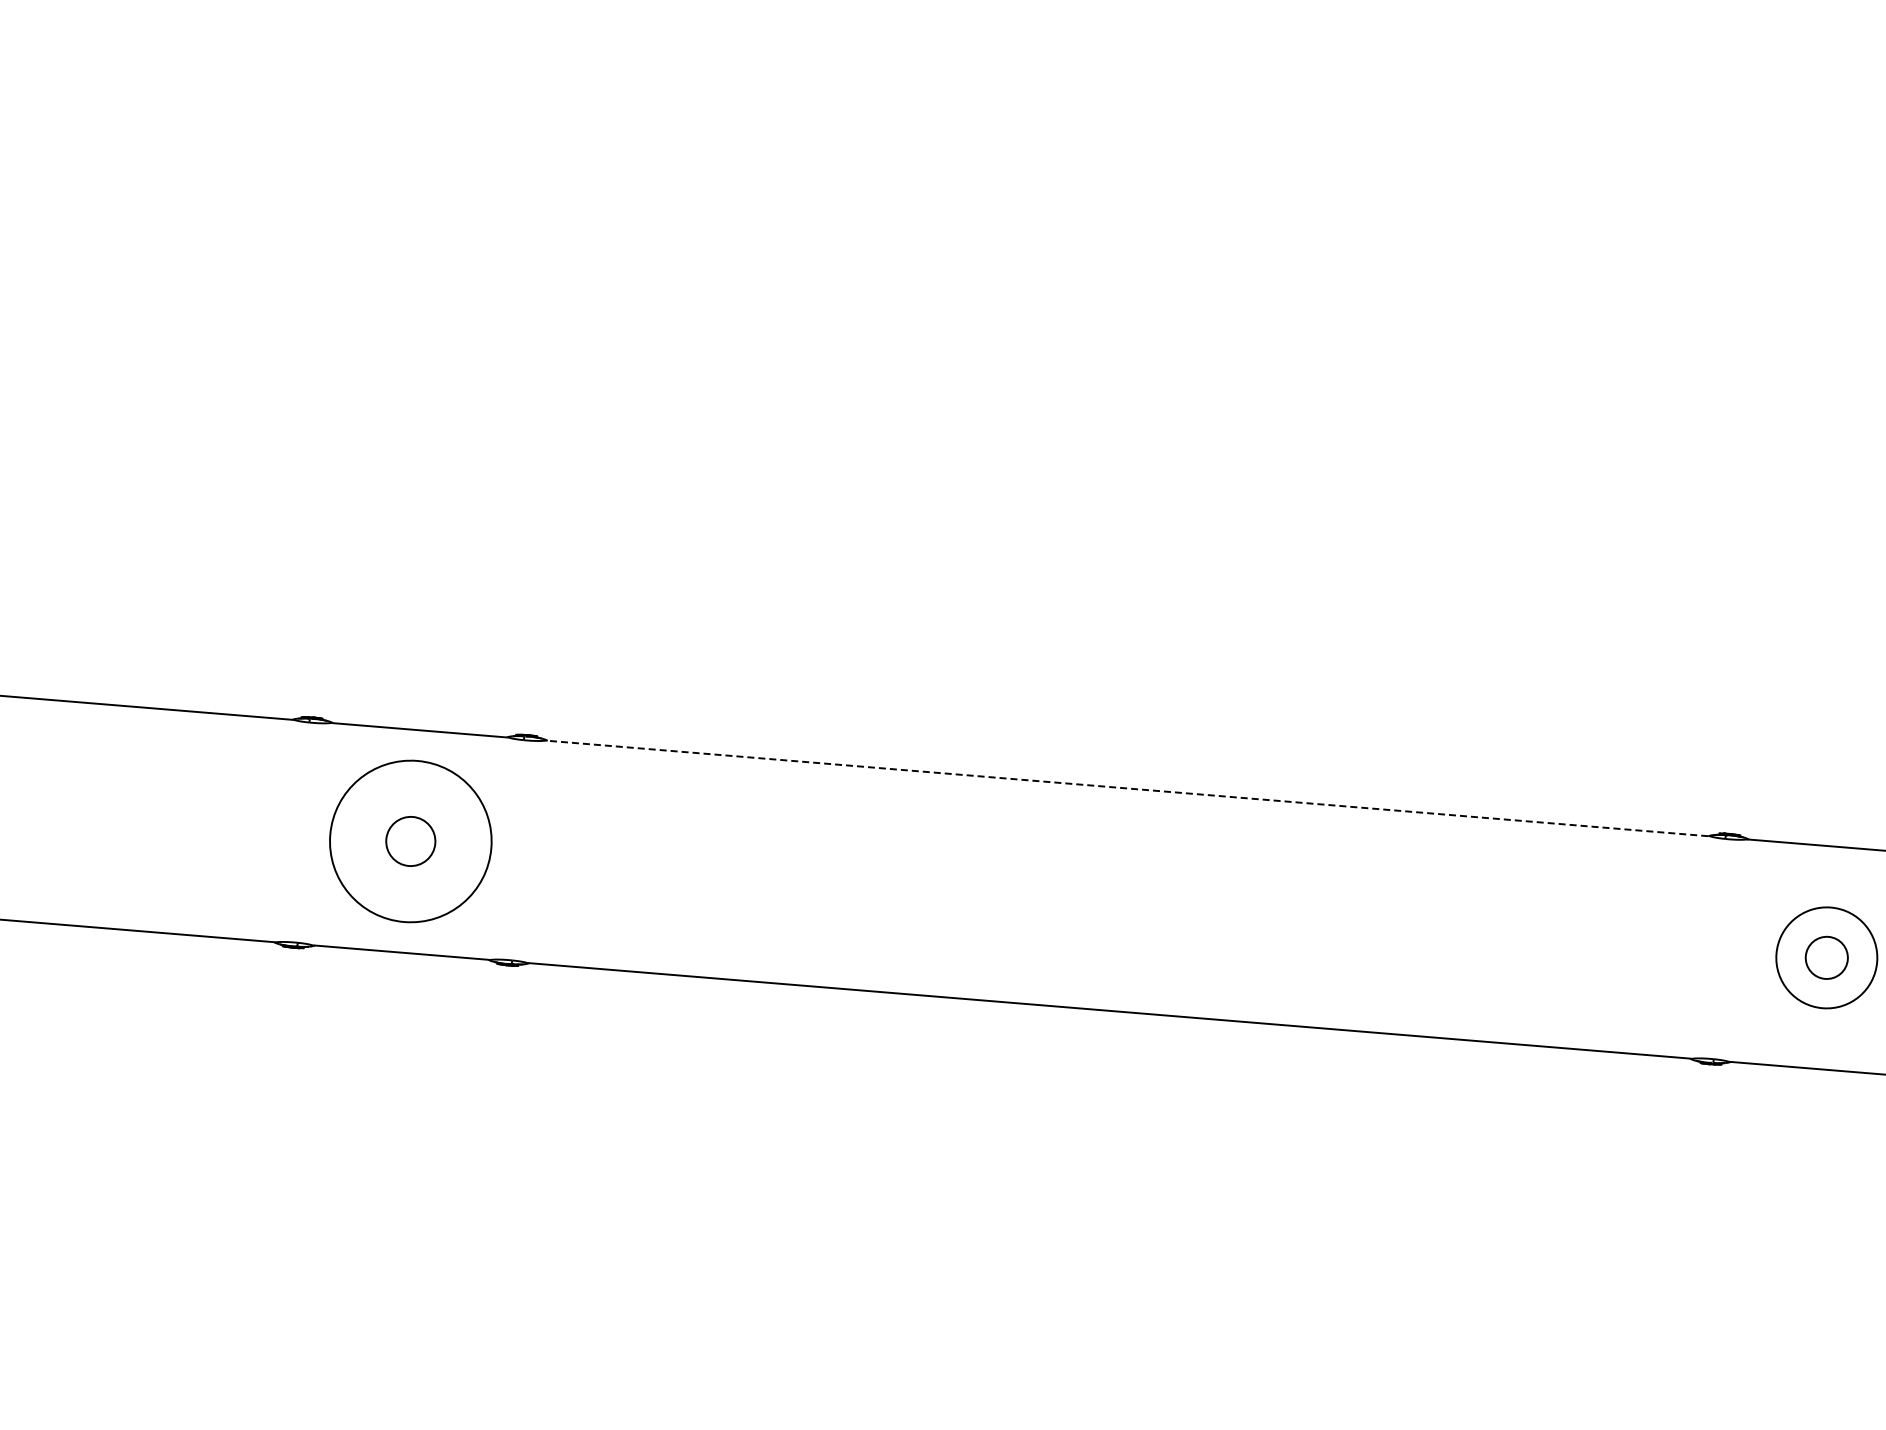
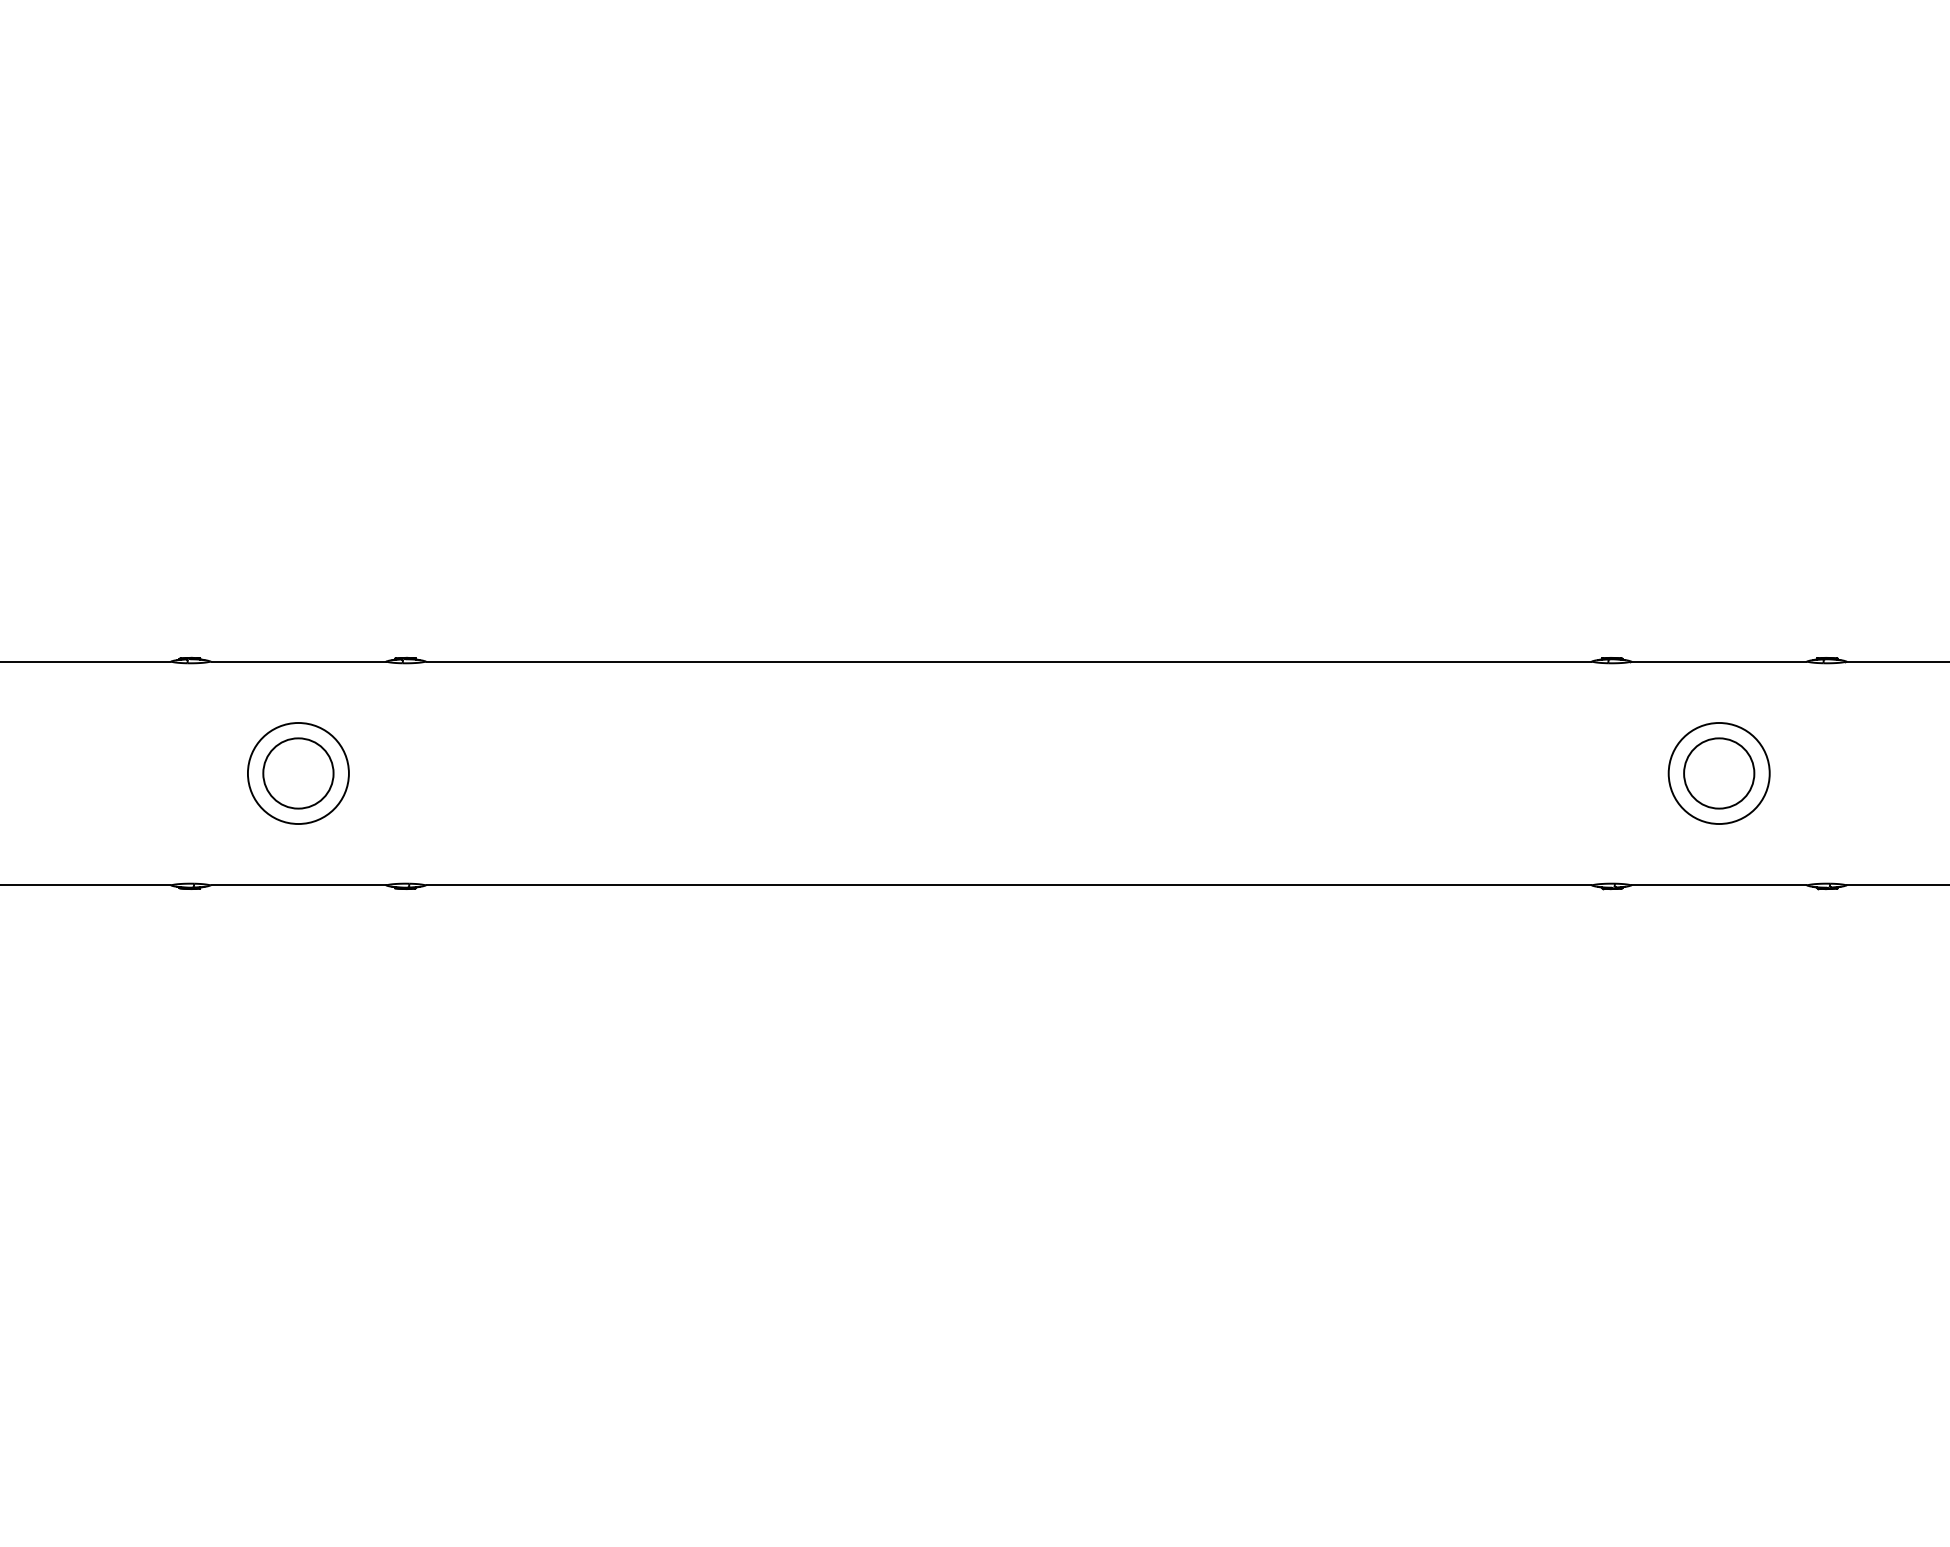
line: (1127, 788) -> (1008, 661), dashed -> solid
circle: (409, 841) -> (297, 773), size x0.62
circle: (410, 841) -> (298, 773), size x1.43
circle: (1827, 957) -> (1719, 773), size x1.67

